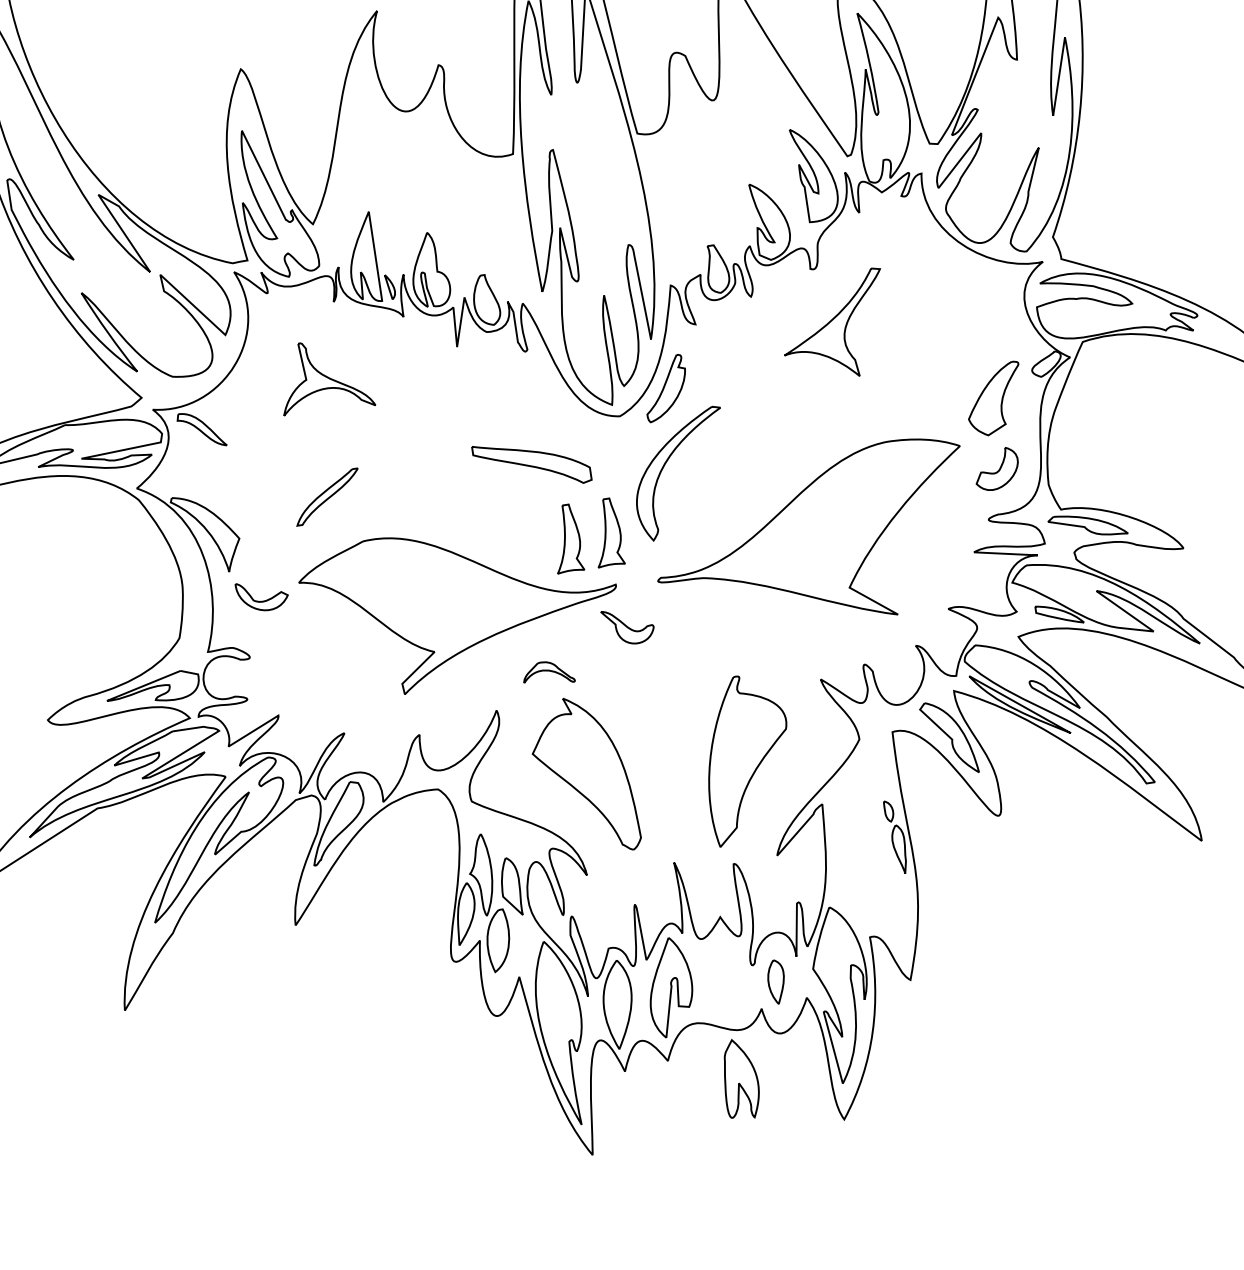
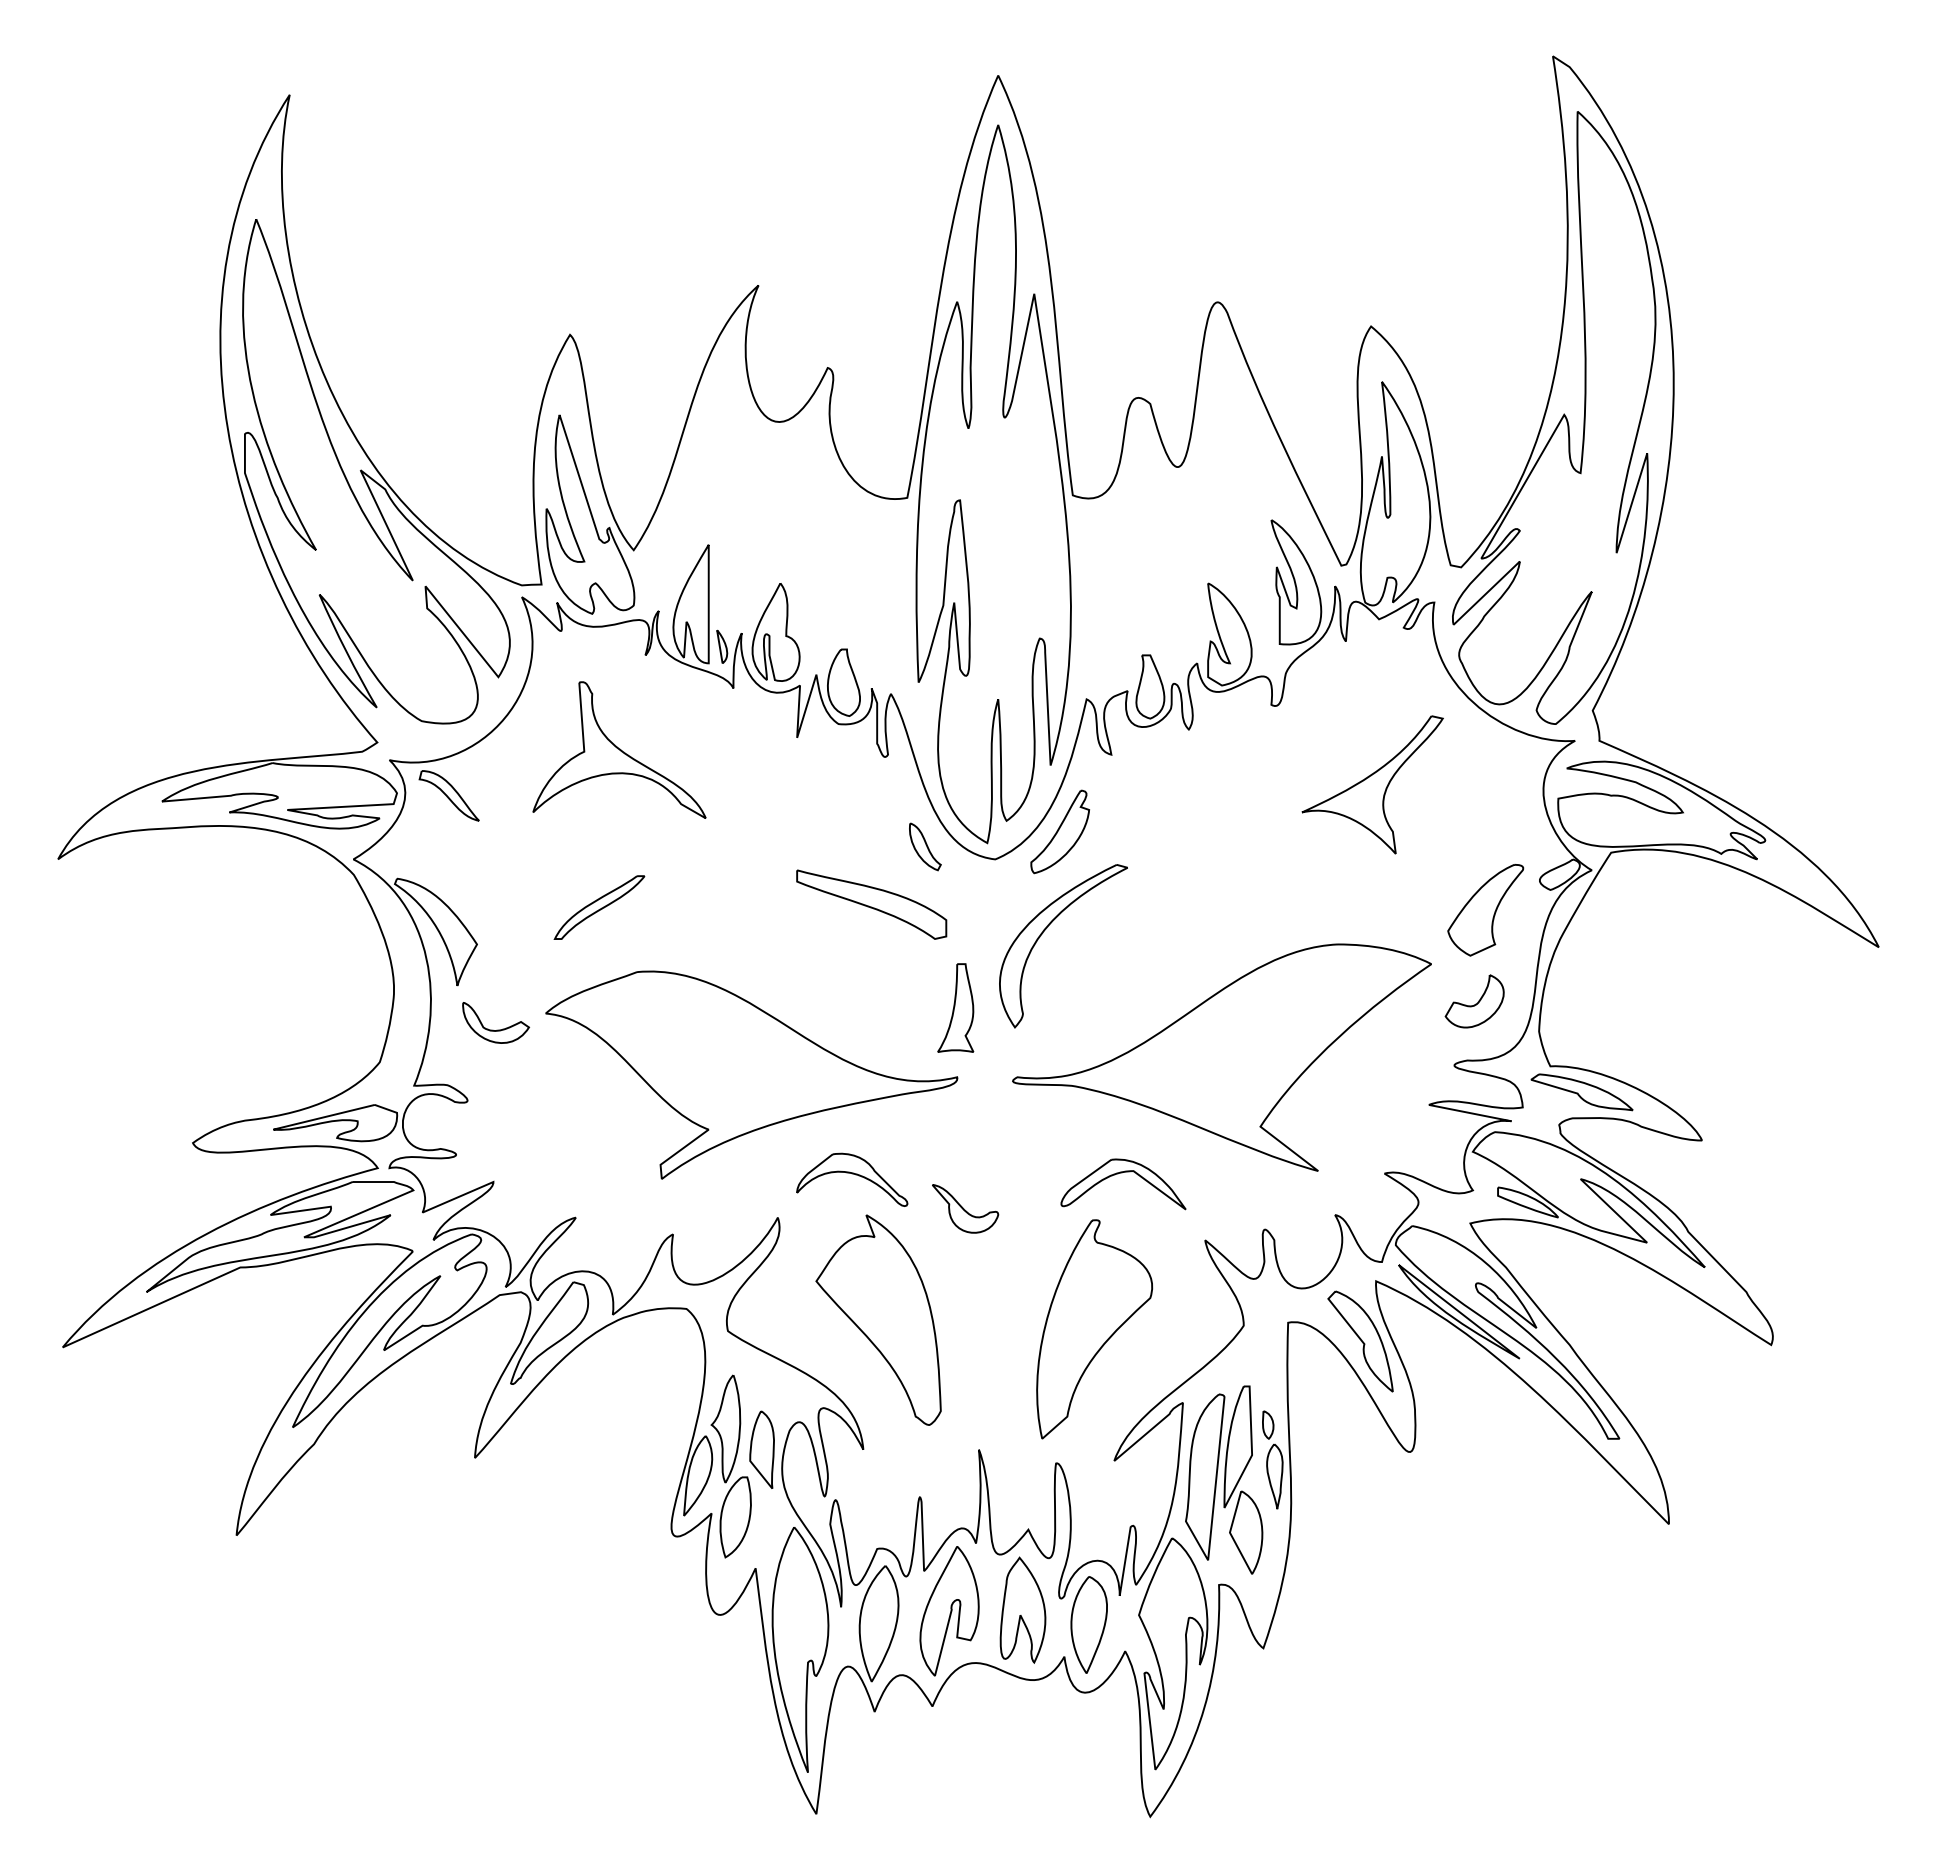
part: (834, 326) -> (1372, 784), moved
part: (324, 375) -> (619, 749), size x1.43
part: (565, 414) -> (925, 846), added
part: (565, 538) -> (901, 1007), removed
part: (628, 625) -> (965, 1208), moved
part: (751, 638) -> (1122, 1173), added
part: (548, 673) -> (852, 1179), size x1.67
part: (862, 857) -> (1224, 1479), added
part: (776, 981) -> (1088, 1624), size x1.67
part: (739, 1078) -> (1022, 1609), moved

